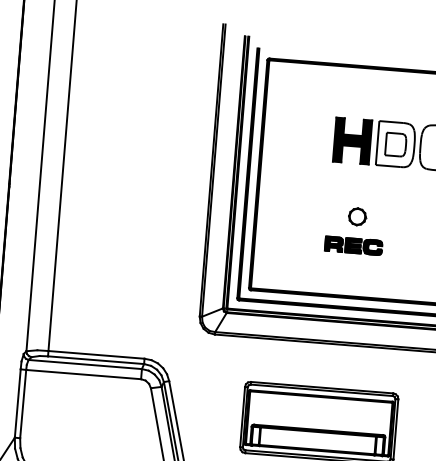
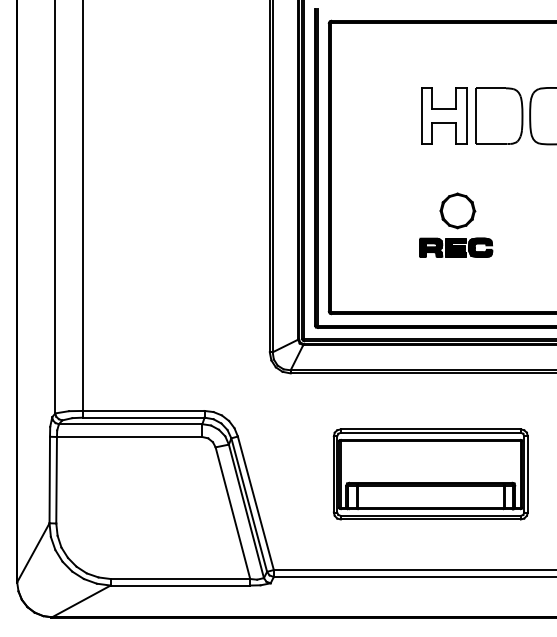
fill: (352, 140) -> (443, 115), removed
part: (395, 144) -> (498, 116), removed
part: (357, 216) -> (458, 210), size x1.6

